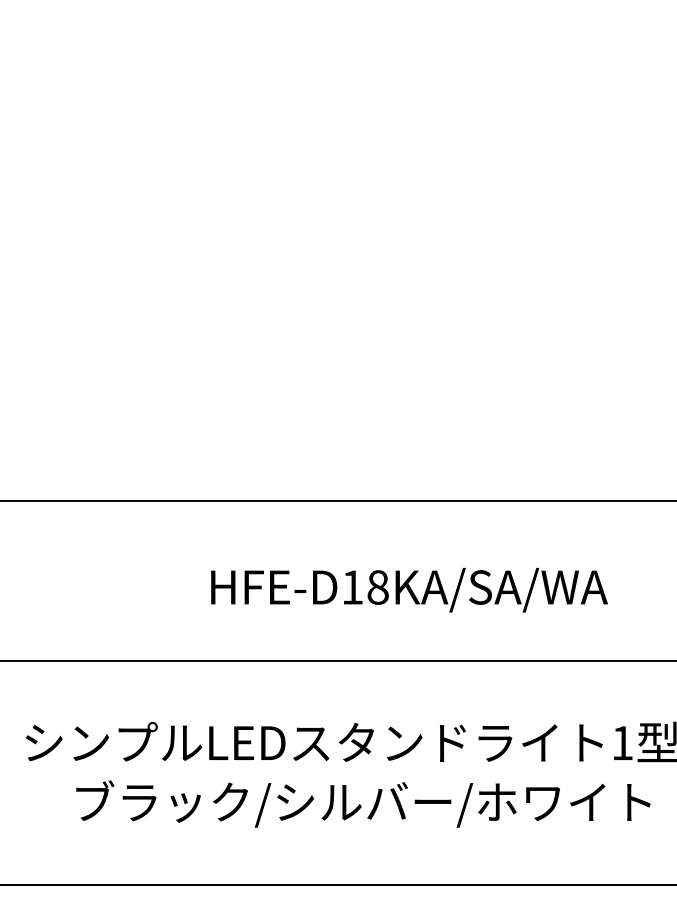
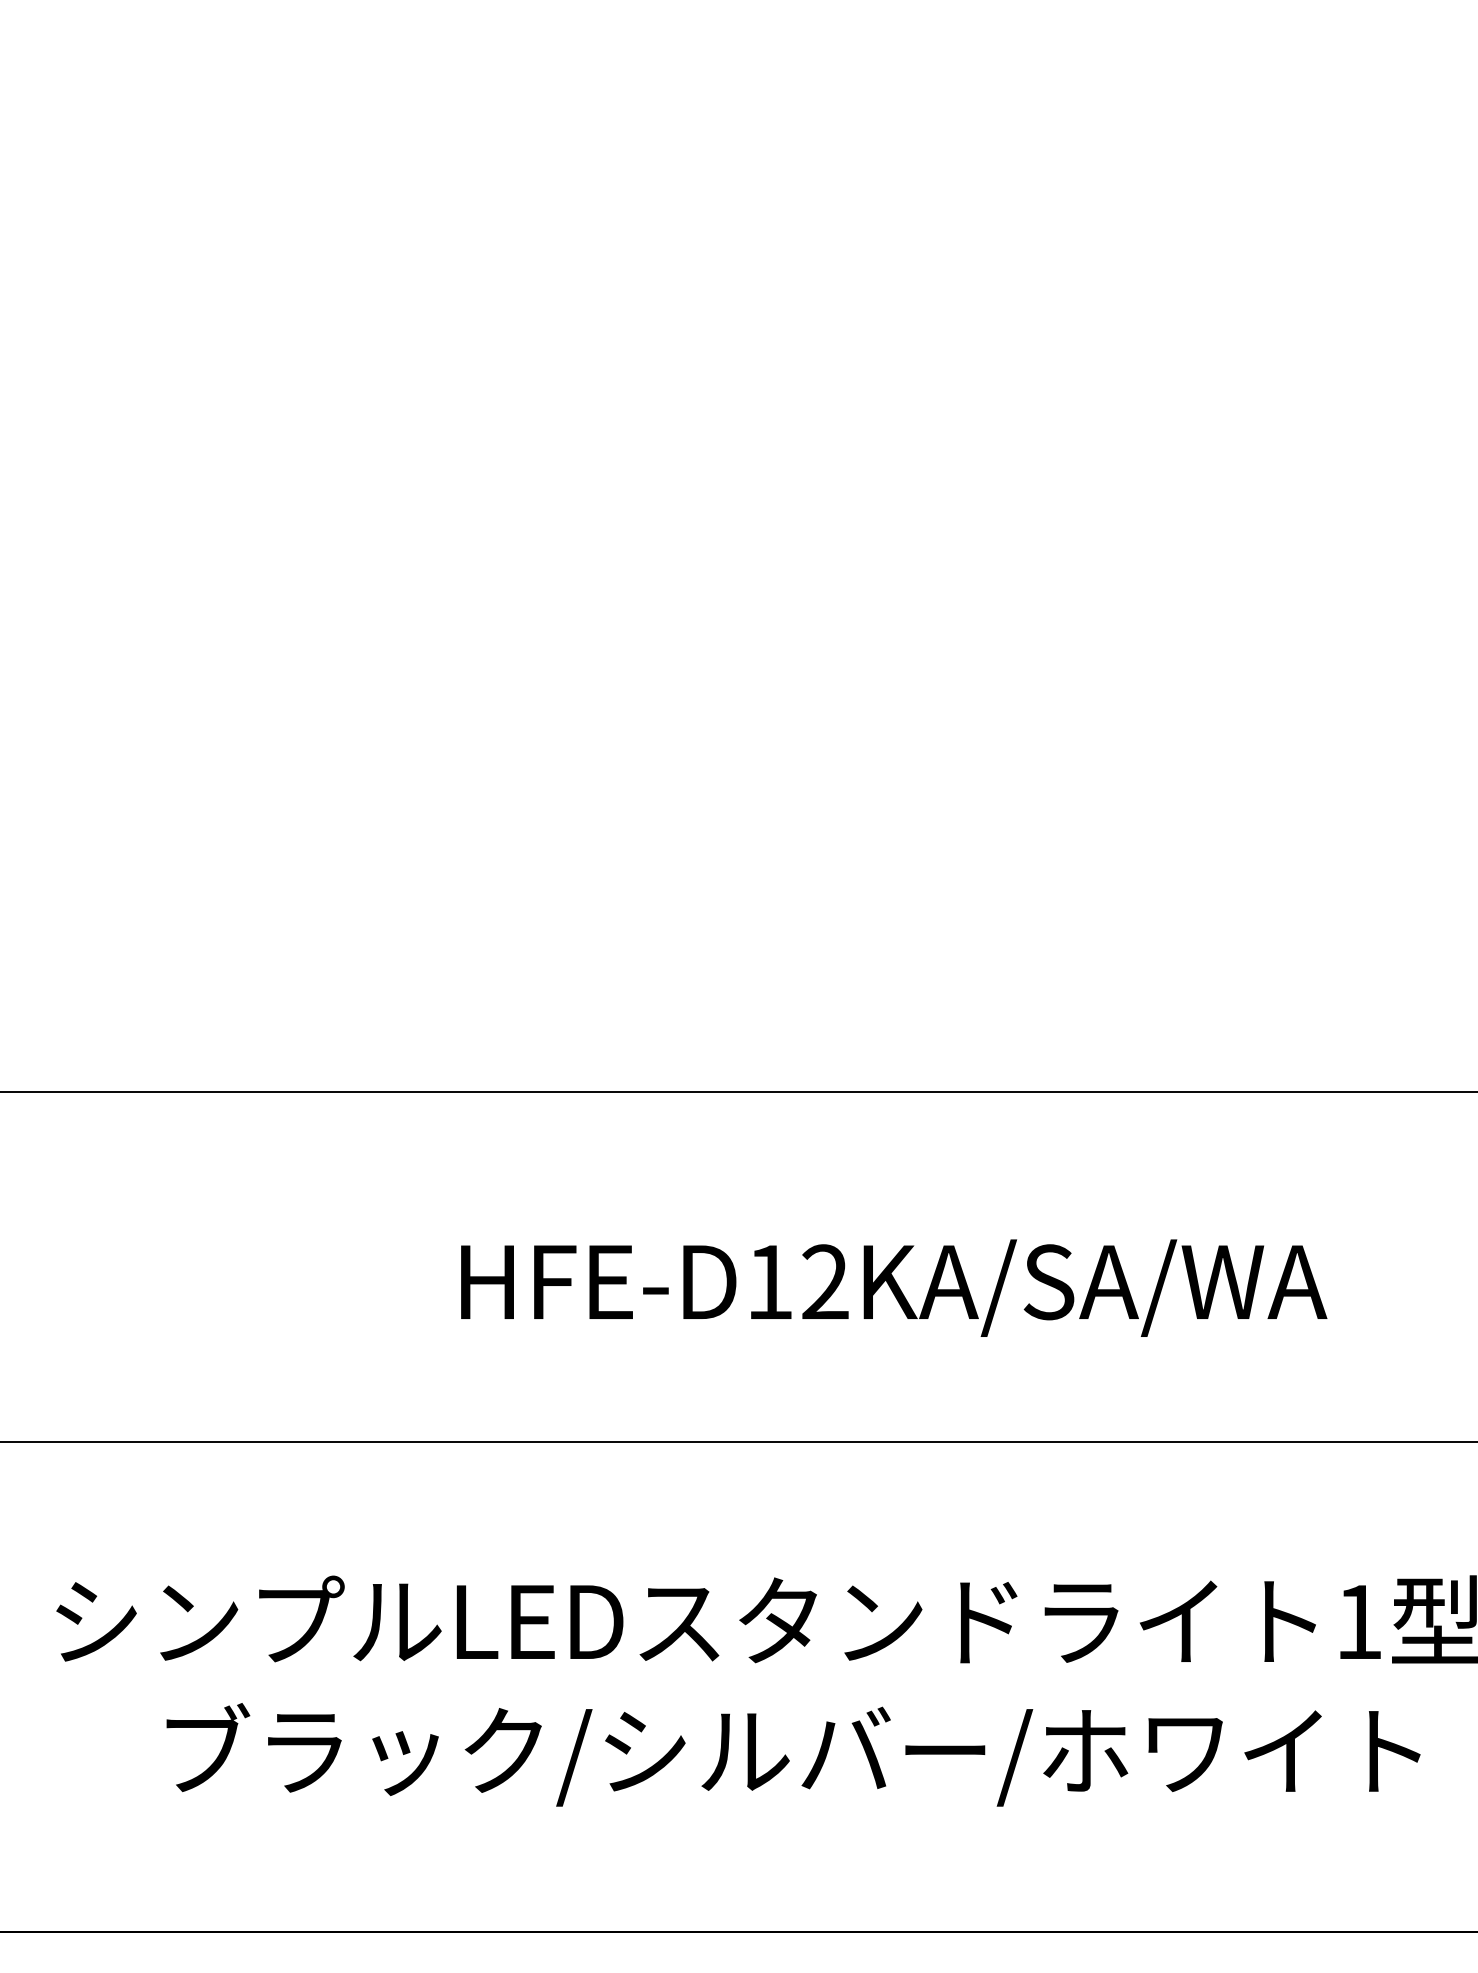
text: (377, 587) -> (824, 1282), HFE-D18KA/SA/WA -> HFE-D12KA/SA/WA

